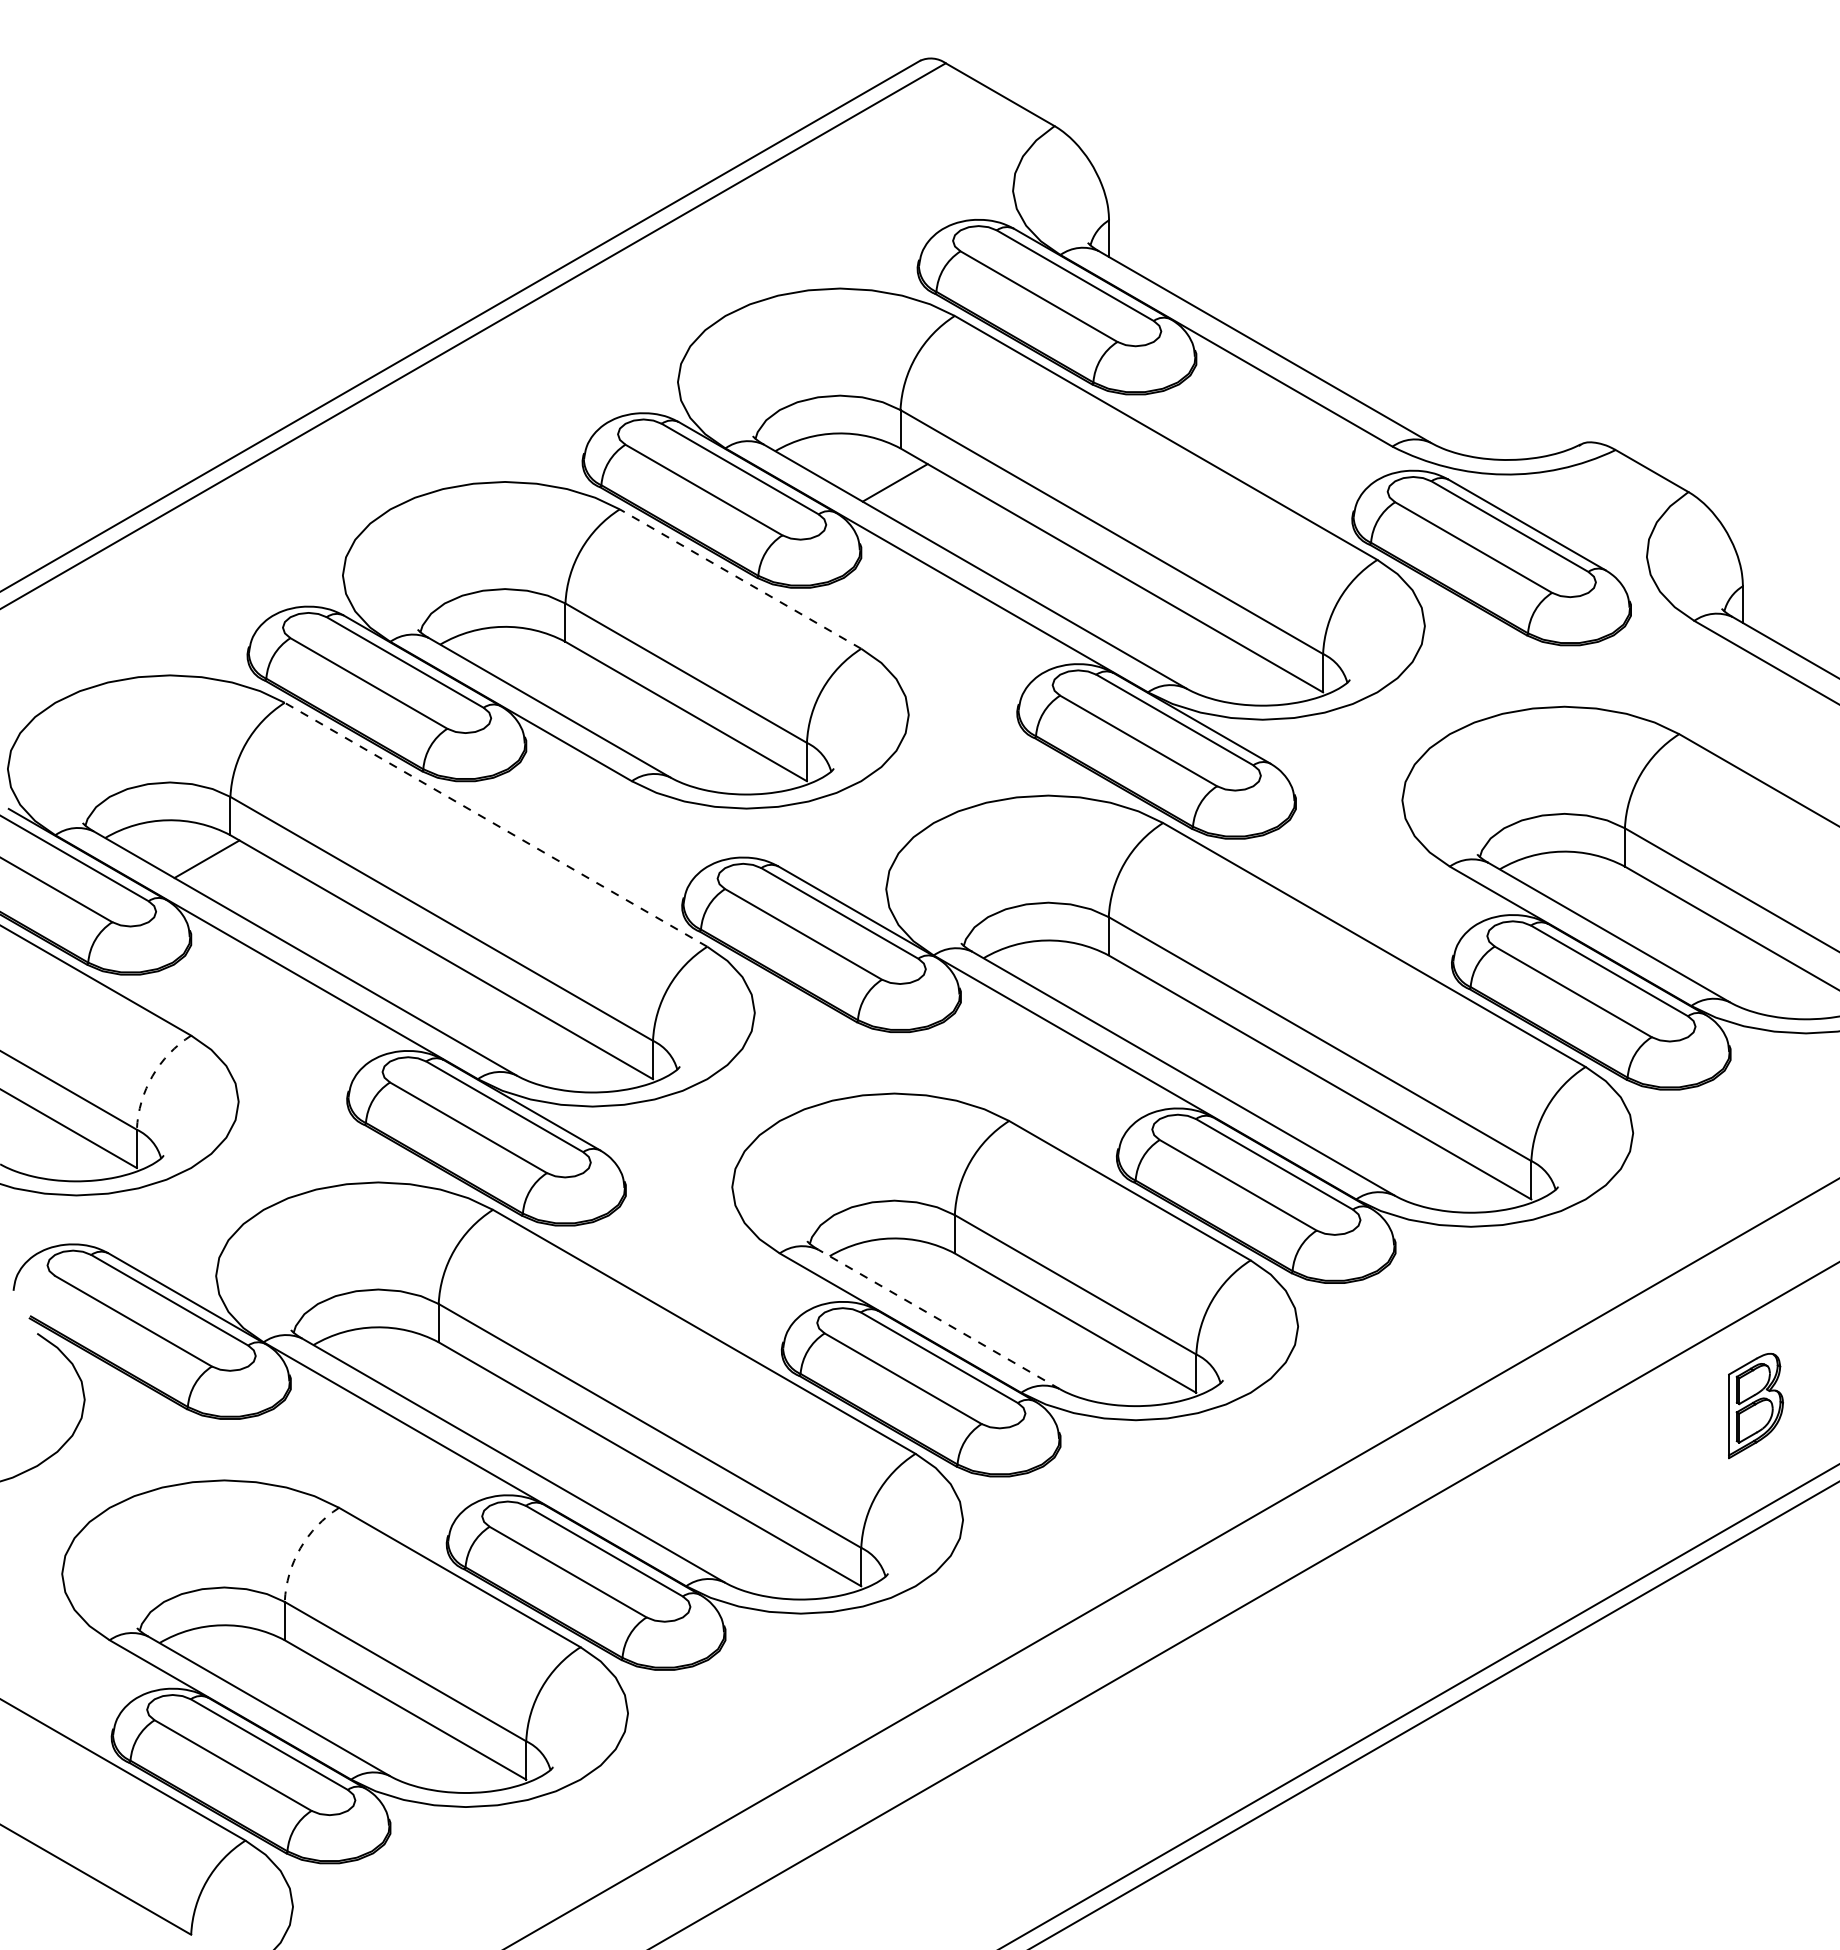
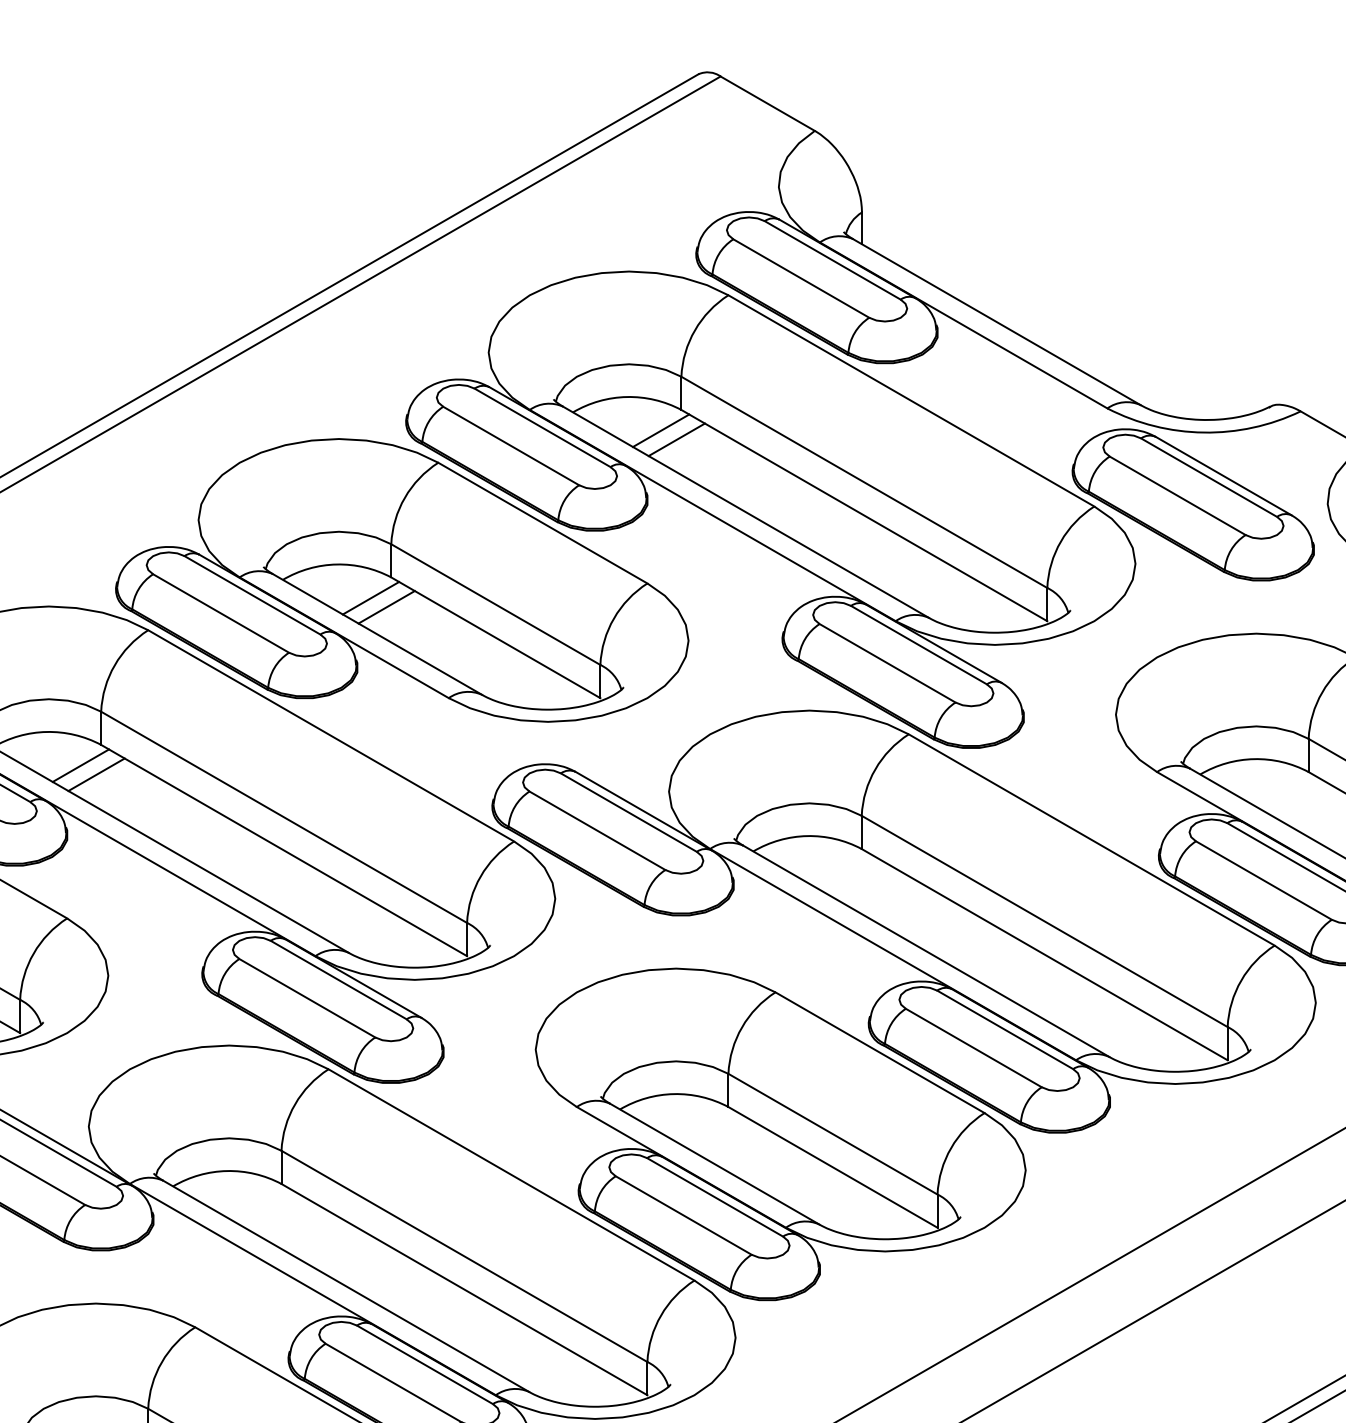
line: (876, 472) -> (660, 430), added
line: (740, 578) -> (542, 522), dashed -> solid
line: (541, 665) -> (370, 597), added
line: (559, 676) -> (386, 607), added
line: (496, 824) -> (331, 735), dashed -> solid
line: (224, 869) -> (96, 774), added
arc: (152, 1076) -> (33, 953), dashed -> solid
line: (938, 1319) -> (714, 1164), dashed -> solid
arc: (300, 1548) -> (161, 1362), dashed -> solid

